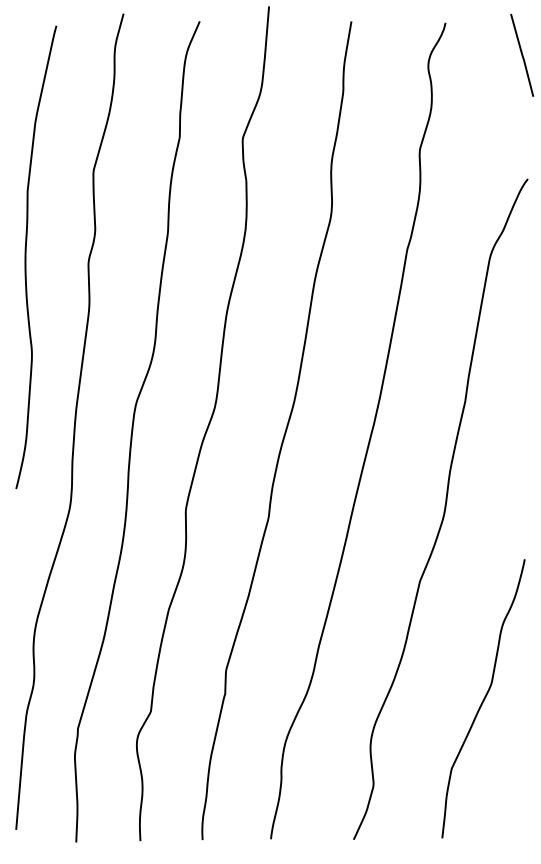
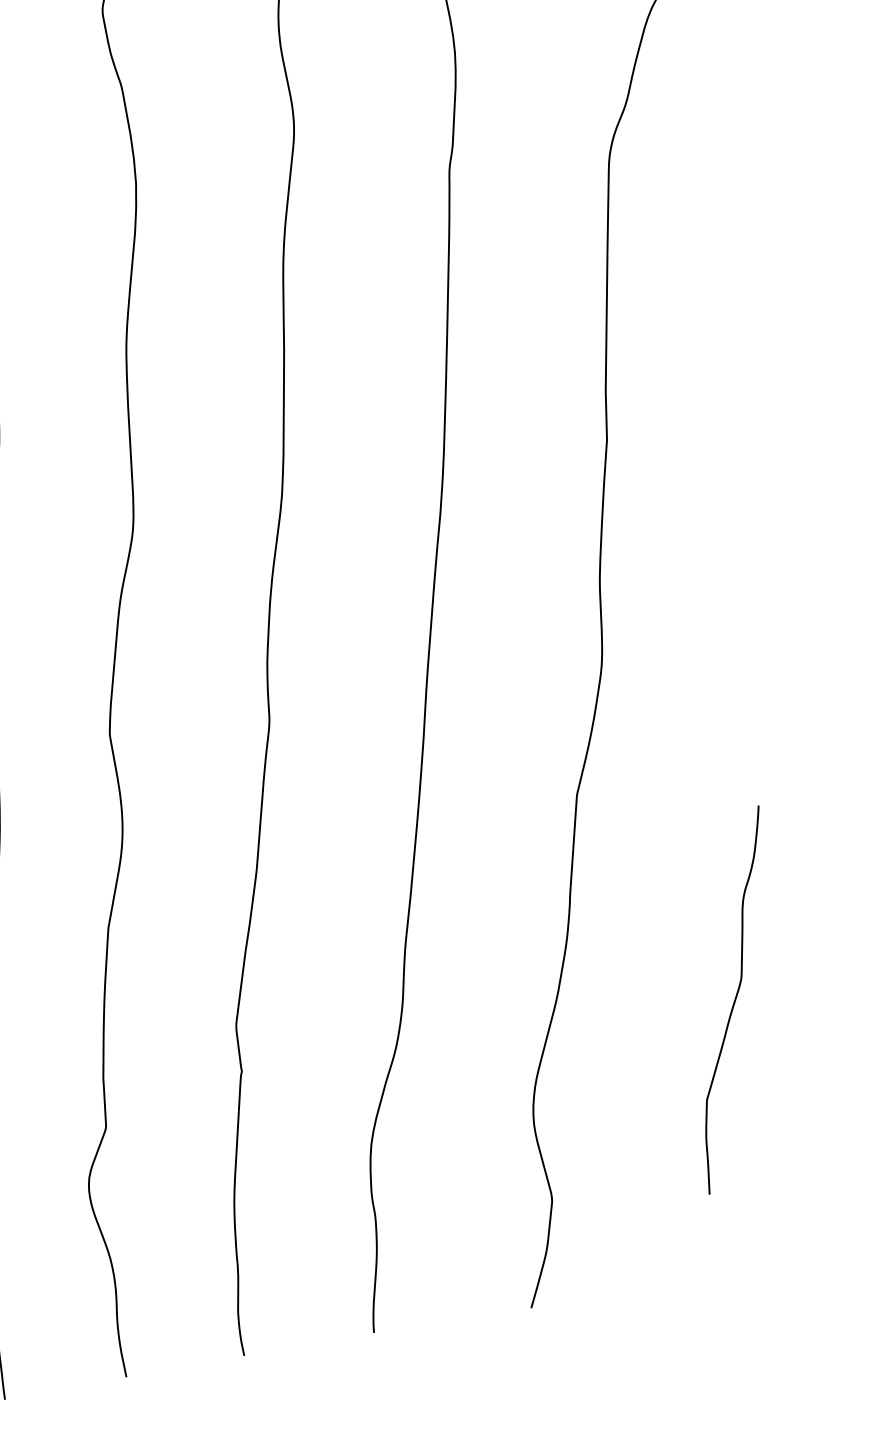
part: (483, 698) -> (733, 999), size x0.7

